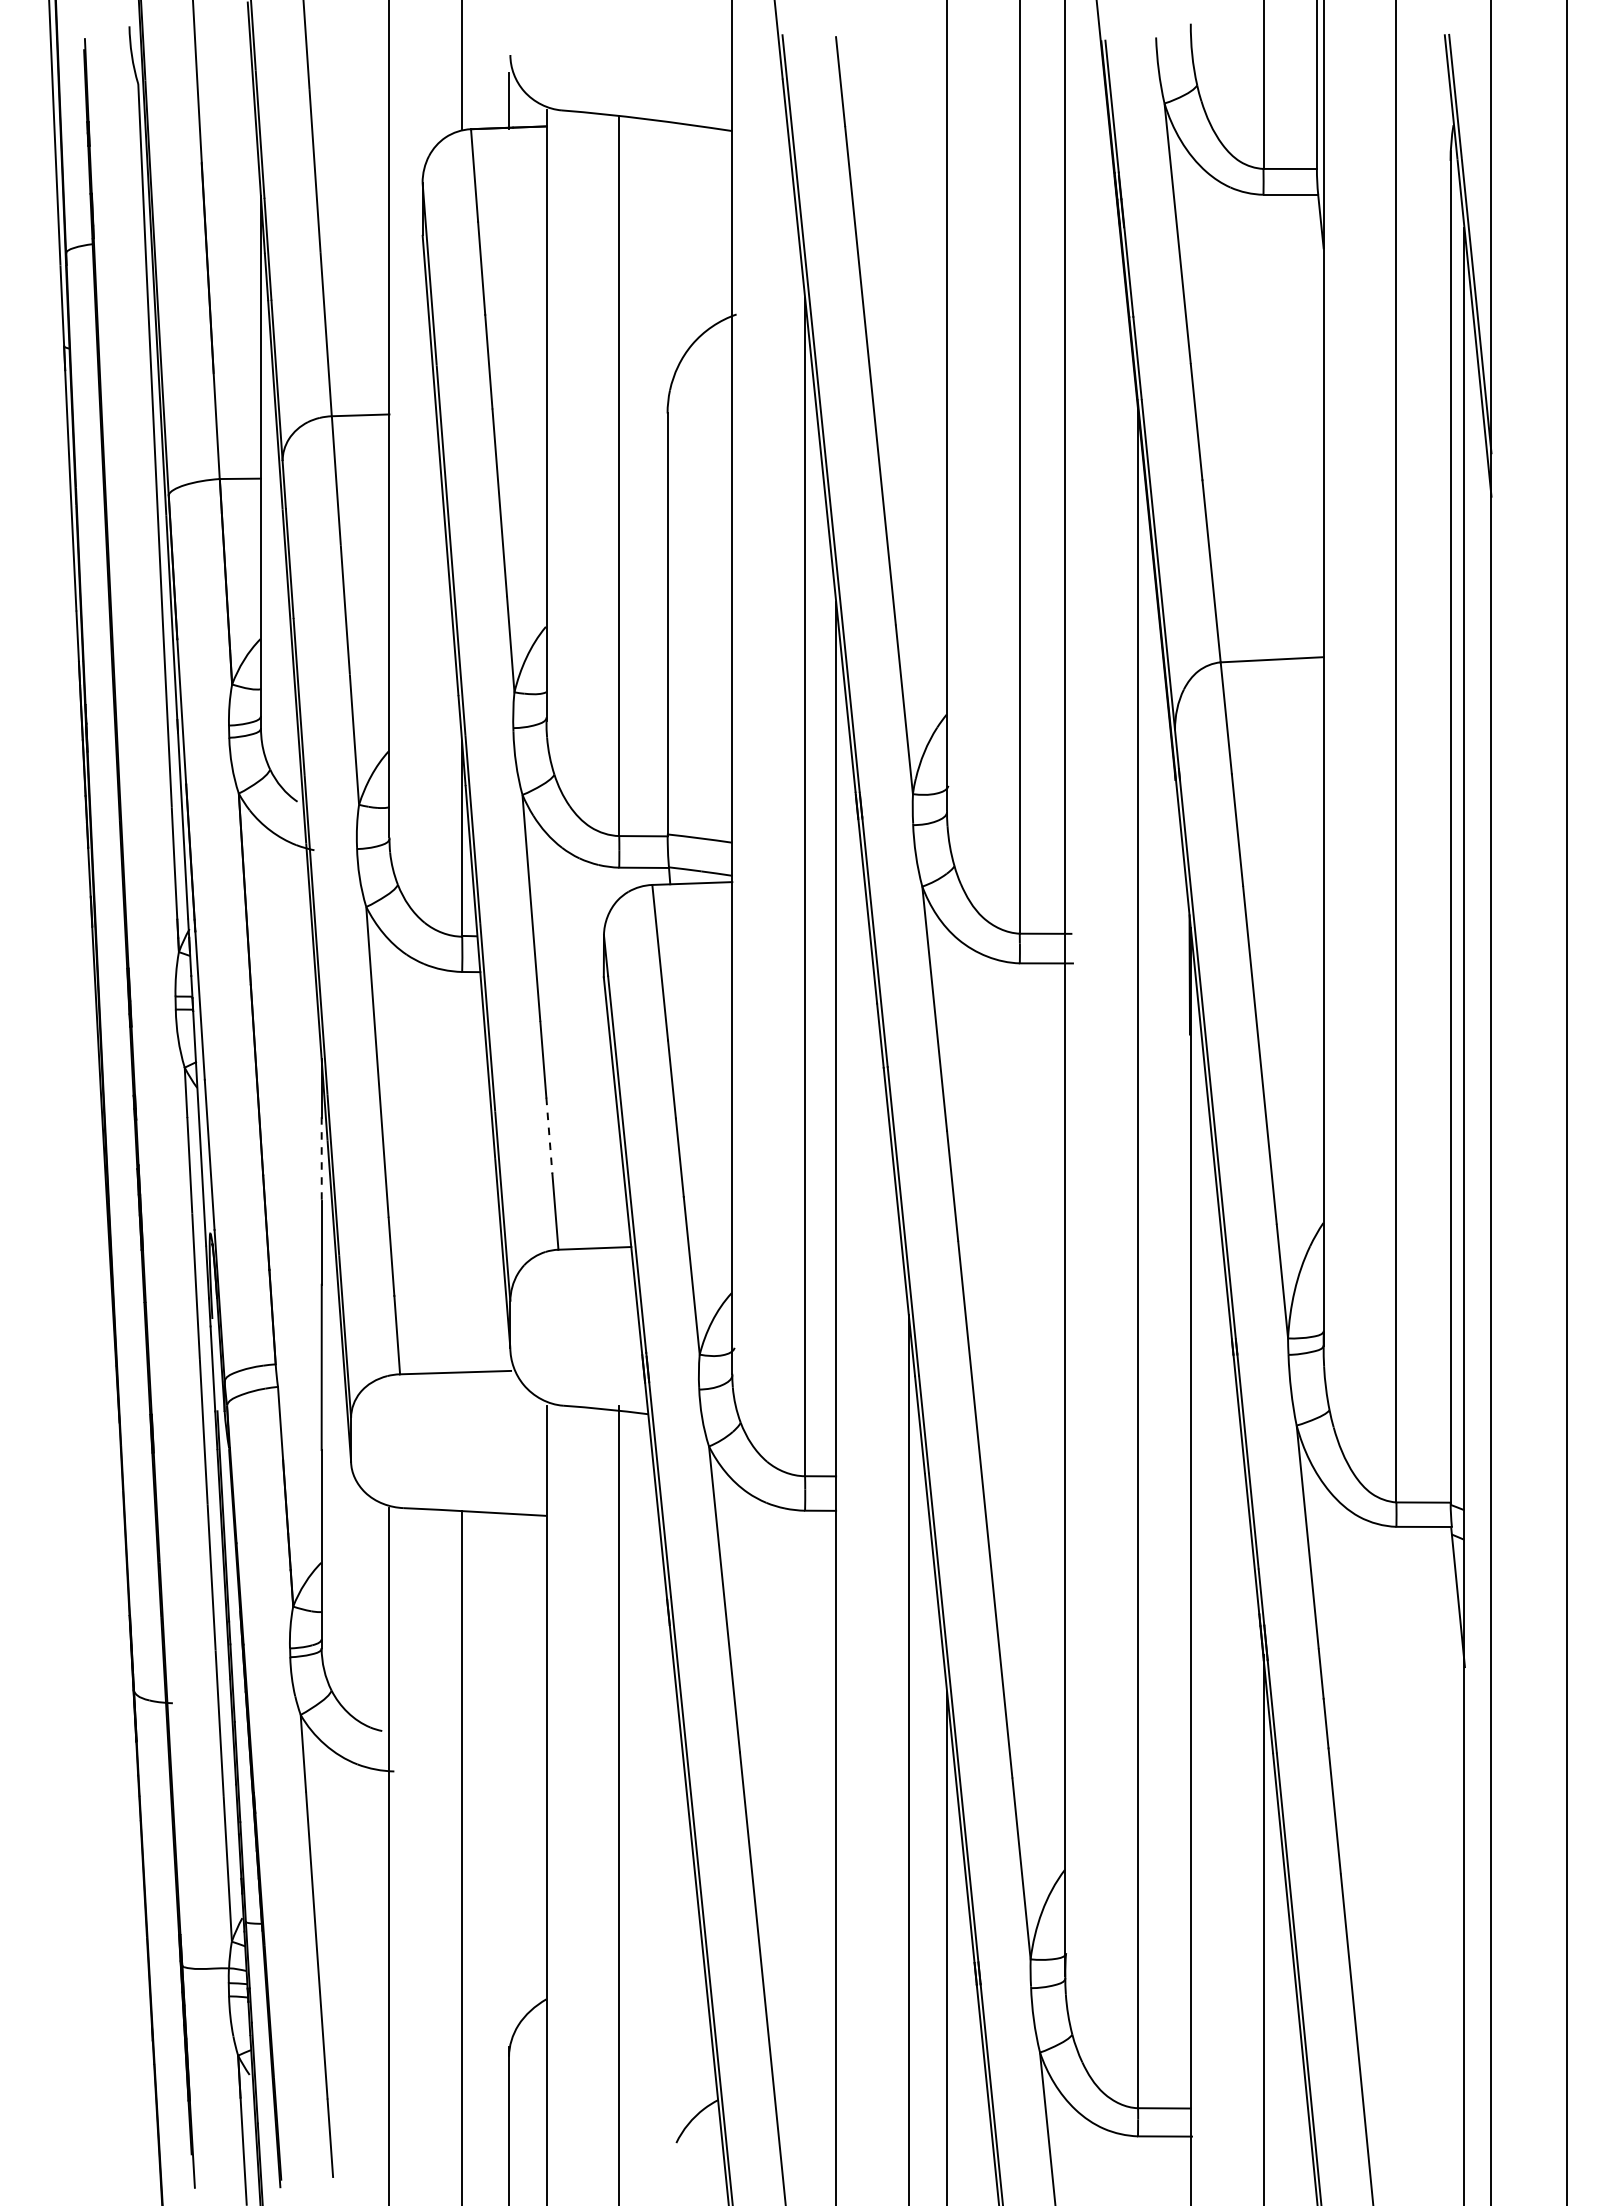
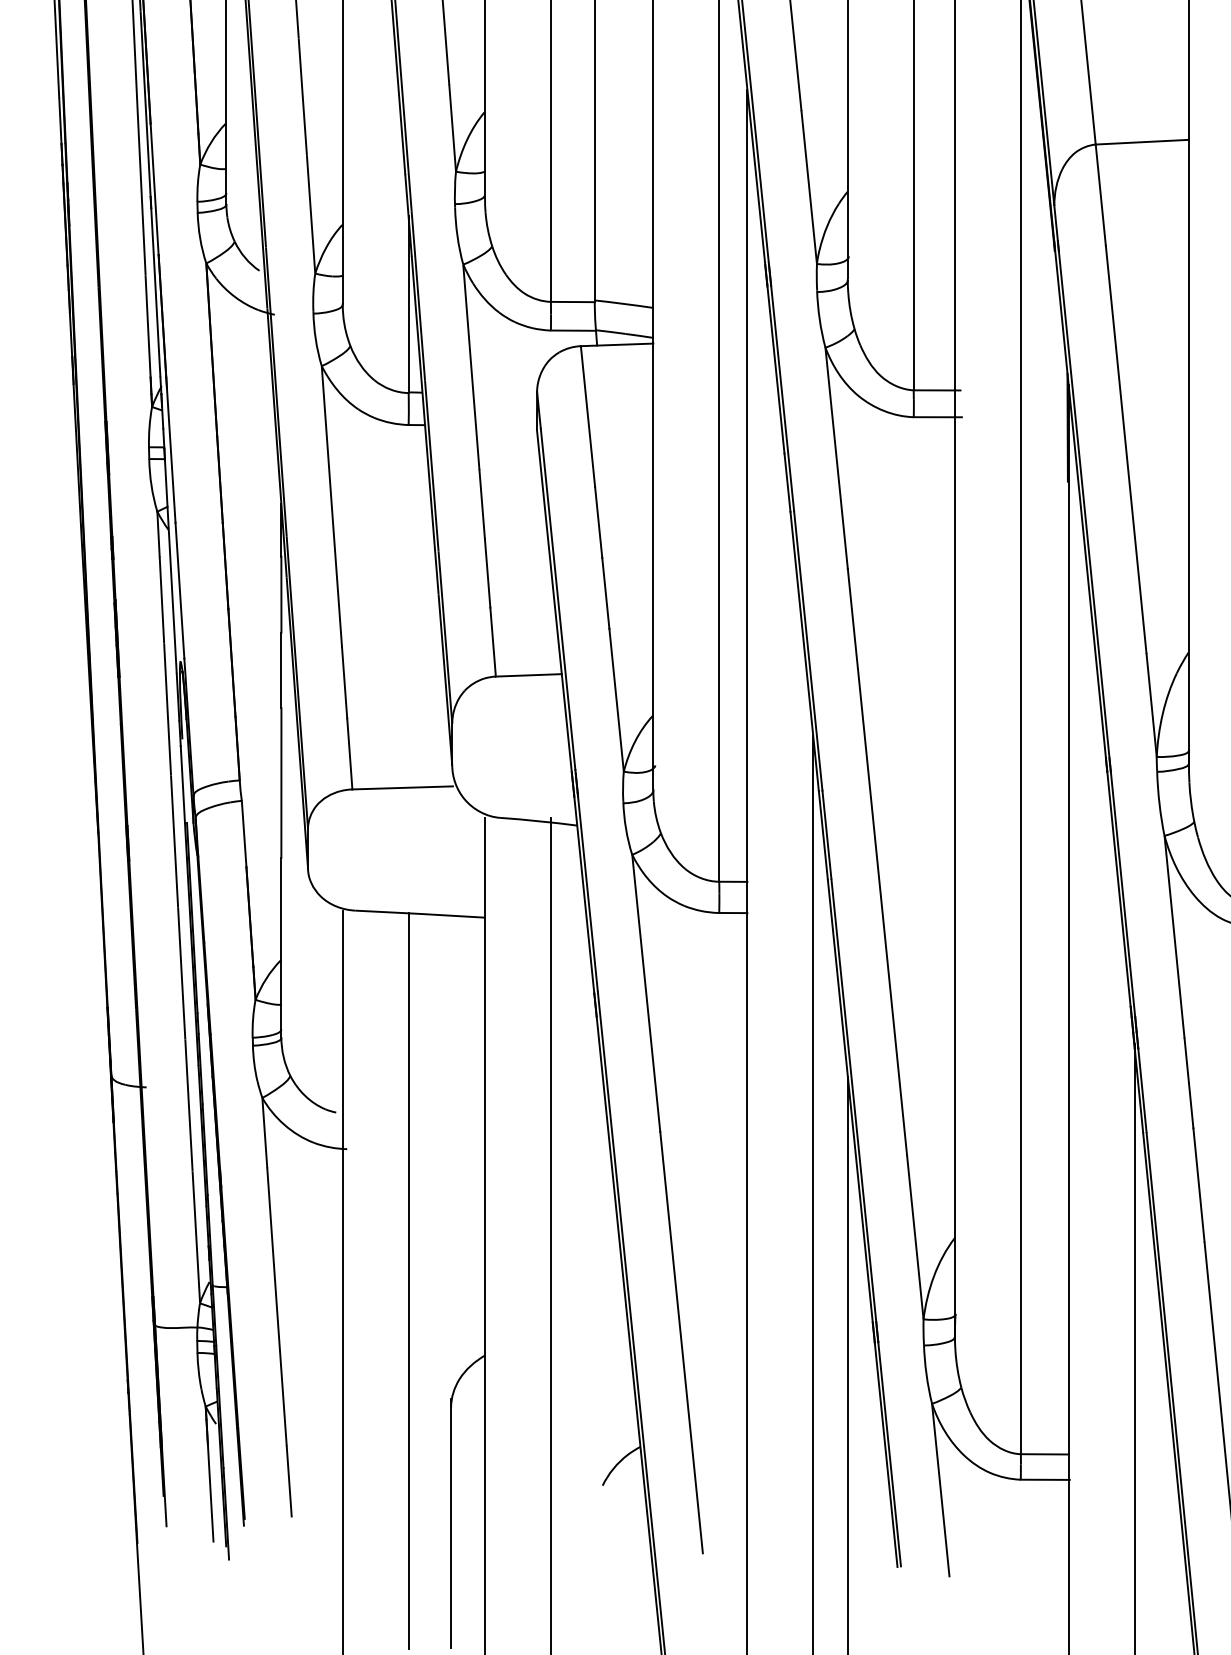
line: (549, 1136) -> (487, 574), dashed -> solid
line: (321, 1159) -> (281, 594), dashed -> solid

